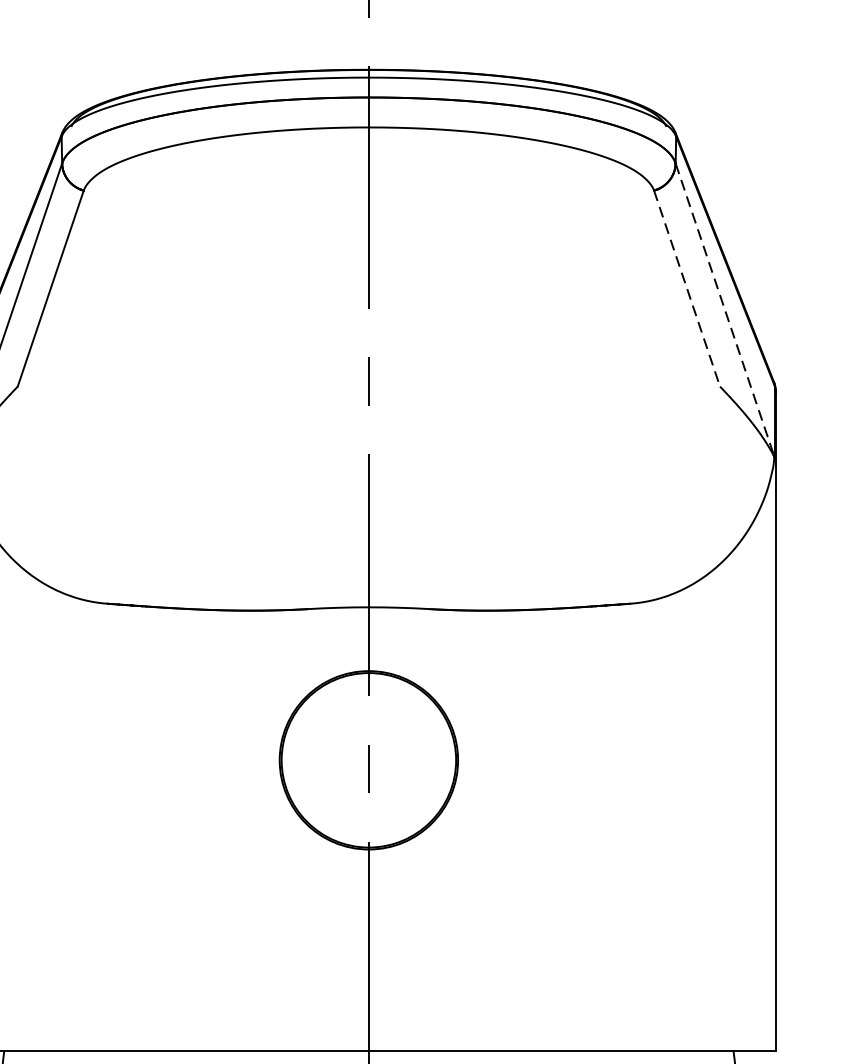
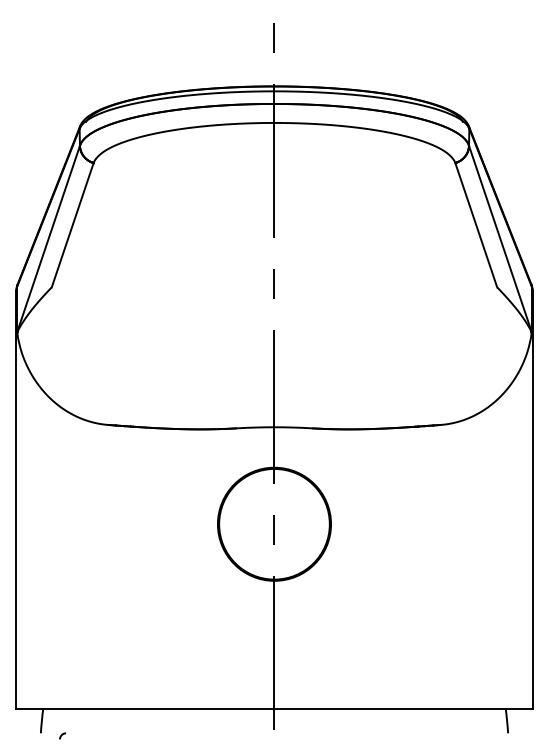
line: (687, 289) -> (476, 225), dashed -> solid
line: (725, 311) -> (500, 239), dashed -> solid

